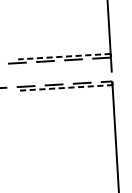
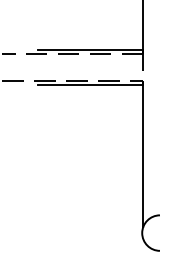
line: (64, 56) -> (90, 49), dashed -> solid
line: (66, 88) -> (90, 85), dashed -> solid

